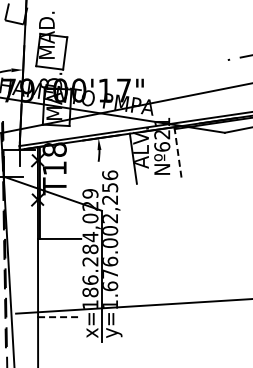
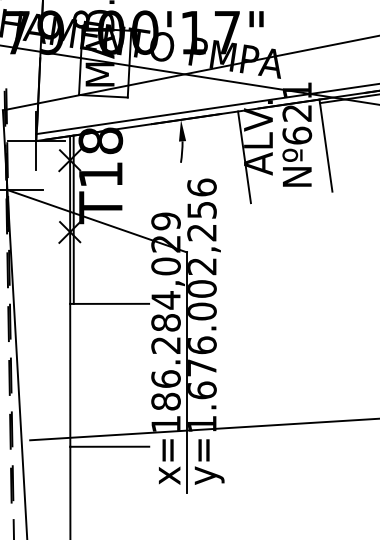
line: (178, 152) -> (326, 145), dashed -> solid
line: (59, 317) -> (109, 447), dashed -> solid

